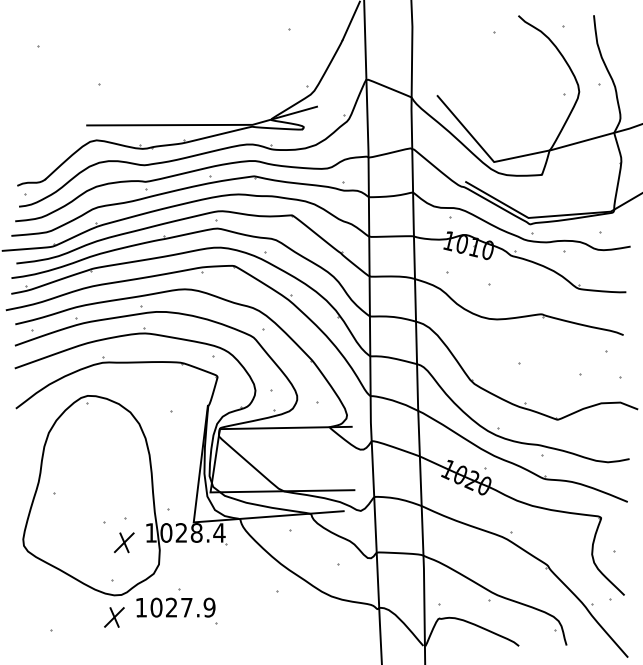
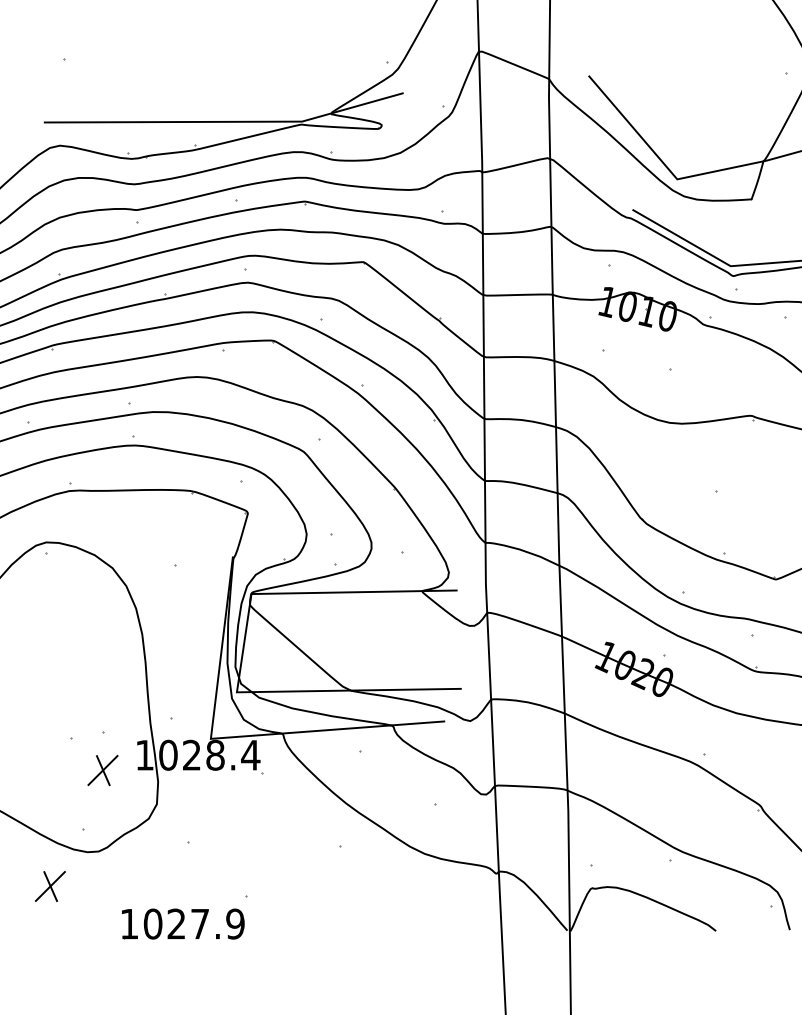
part: (175, 607) -> (182, 923), moved
part: (114, 617) -> (50, 886), moved

